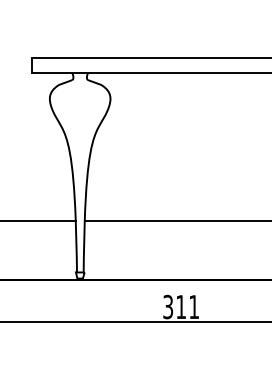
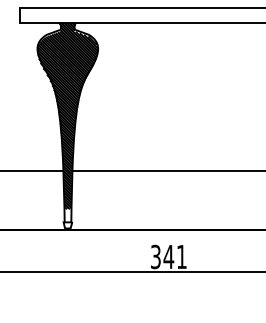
hatch: (79, 166) -> (67, 116), added
text: (180, 306) -> (168, 256), 311 -> 341

